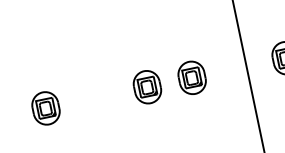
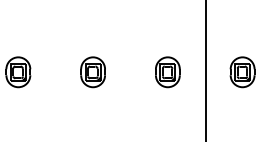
part: (191, 78) -> (167, 72), moved
part: (146, 87) -> (92, 72), moved

